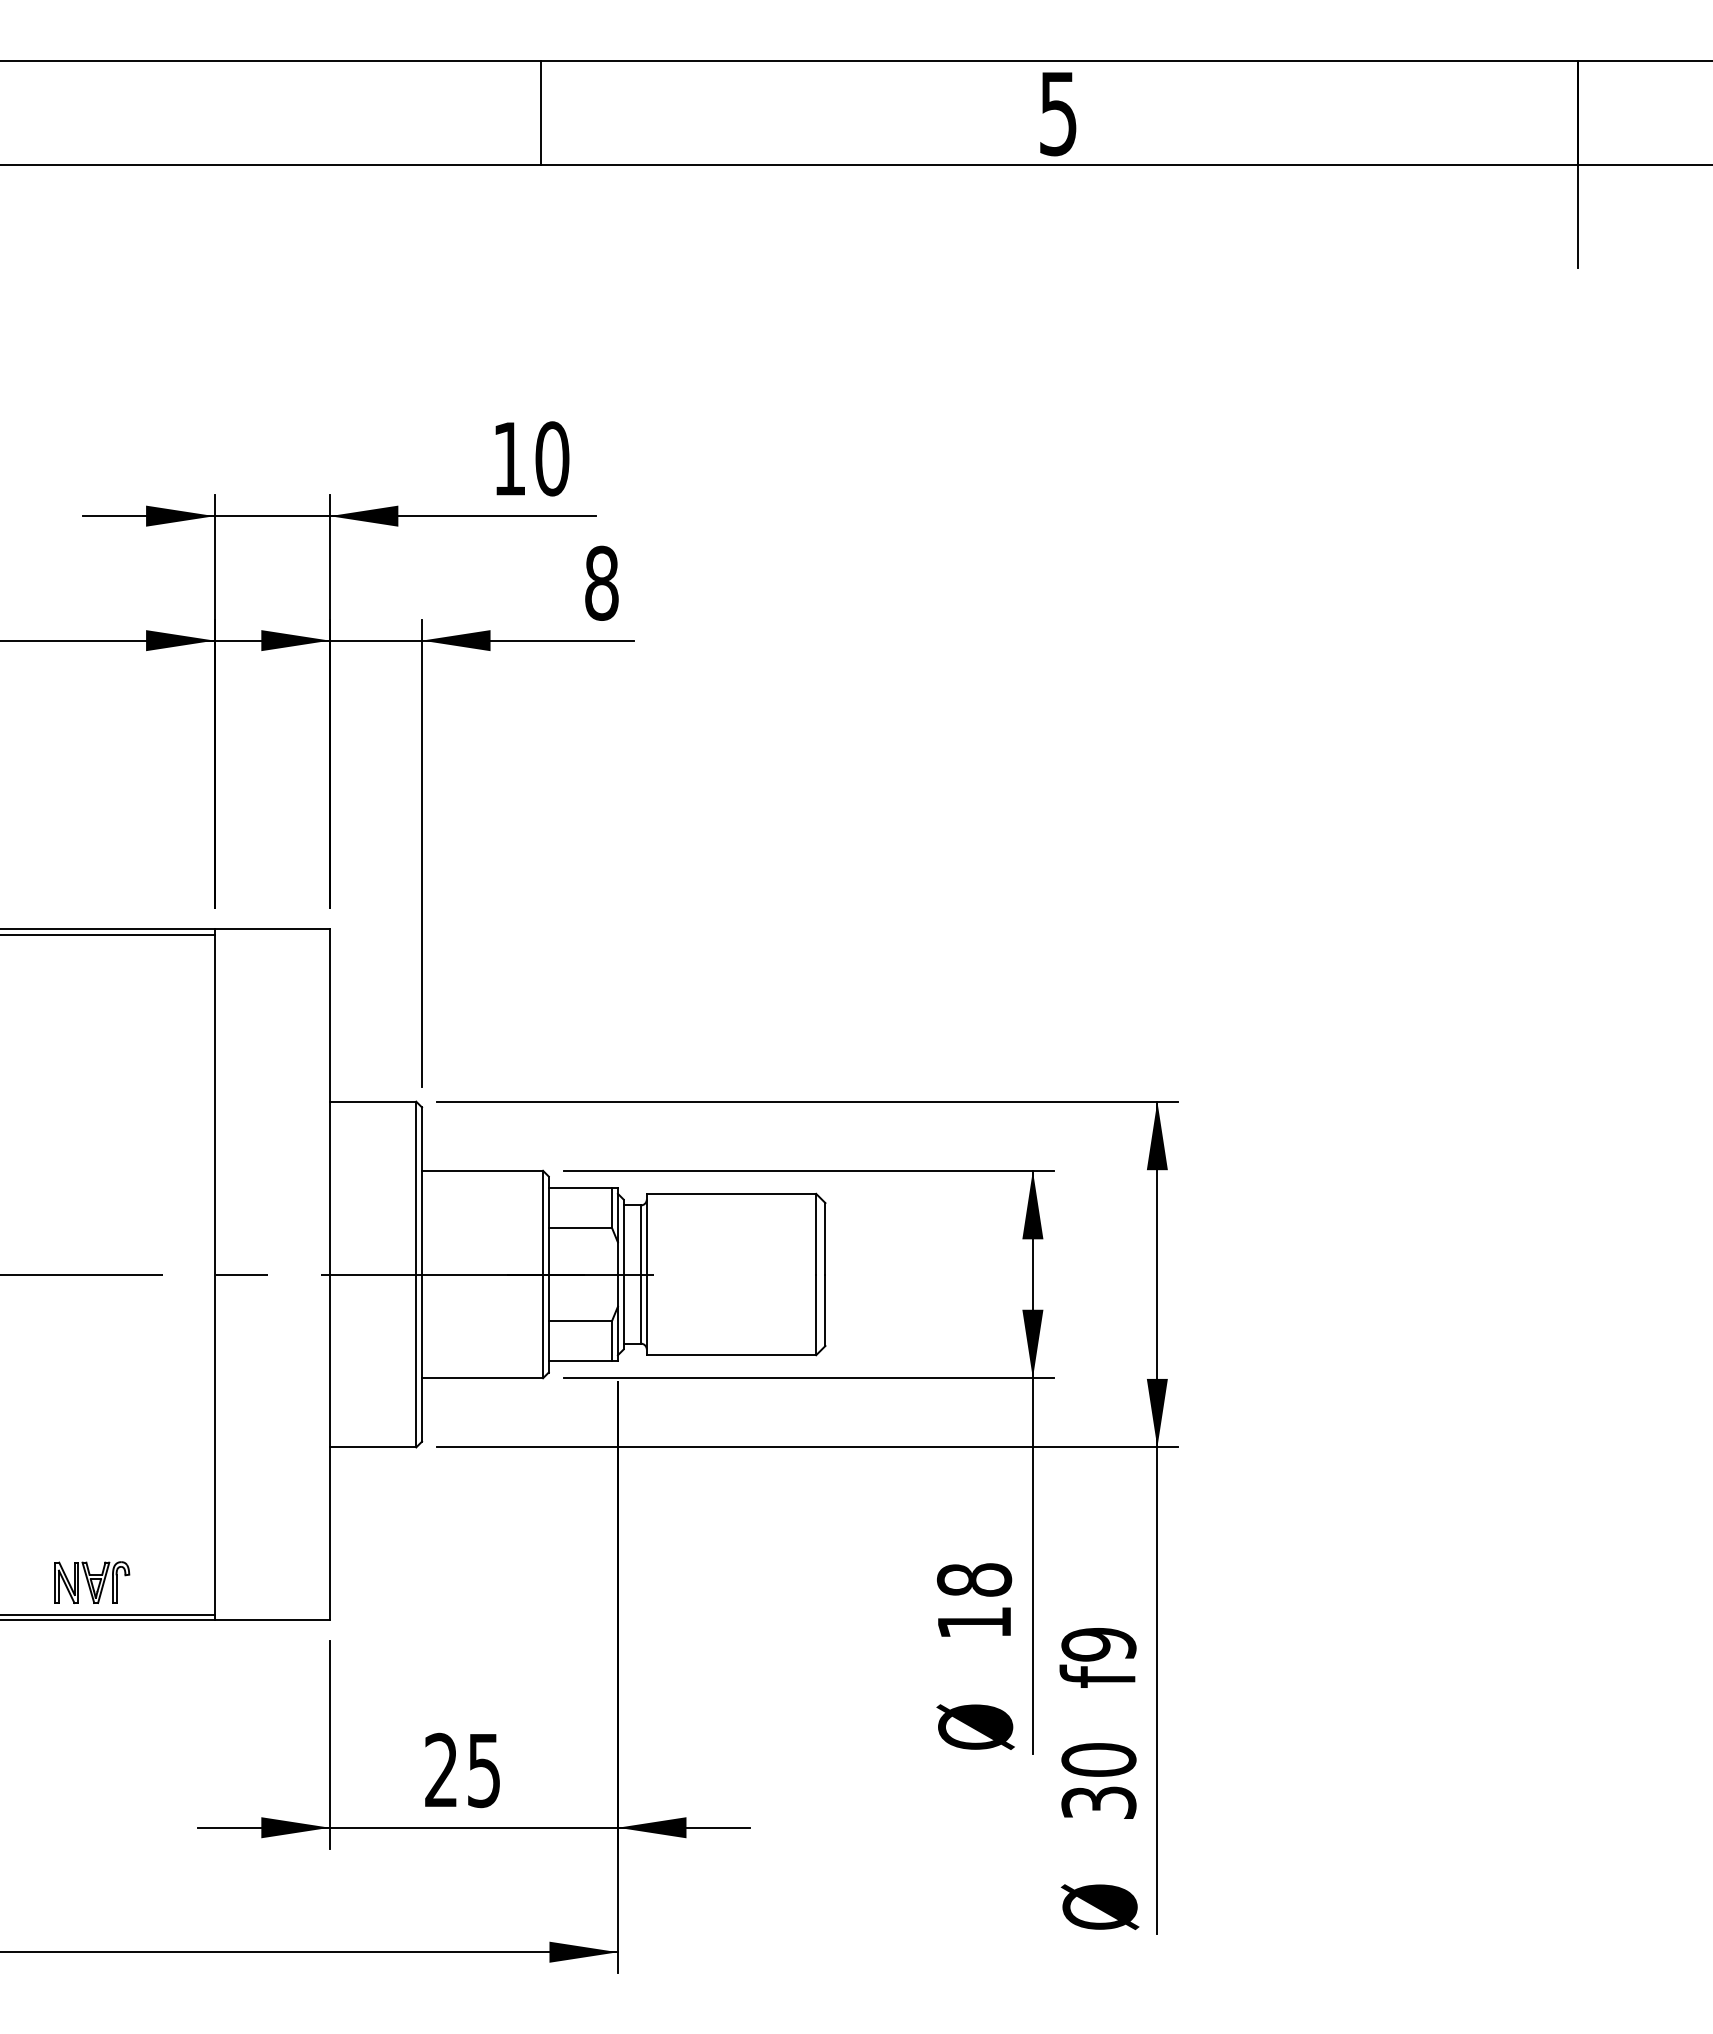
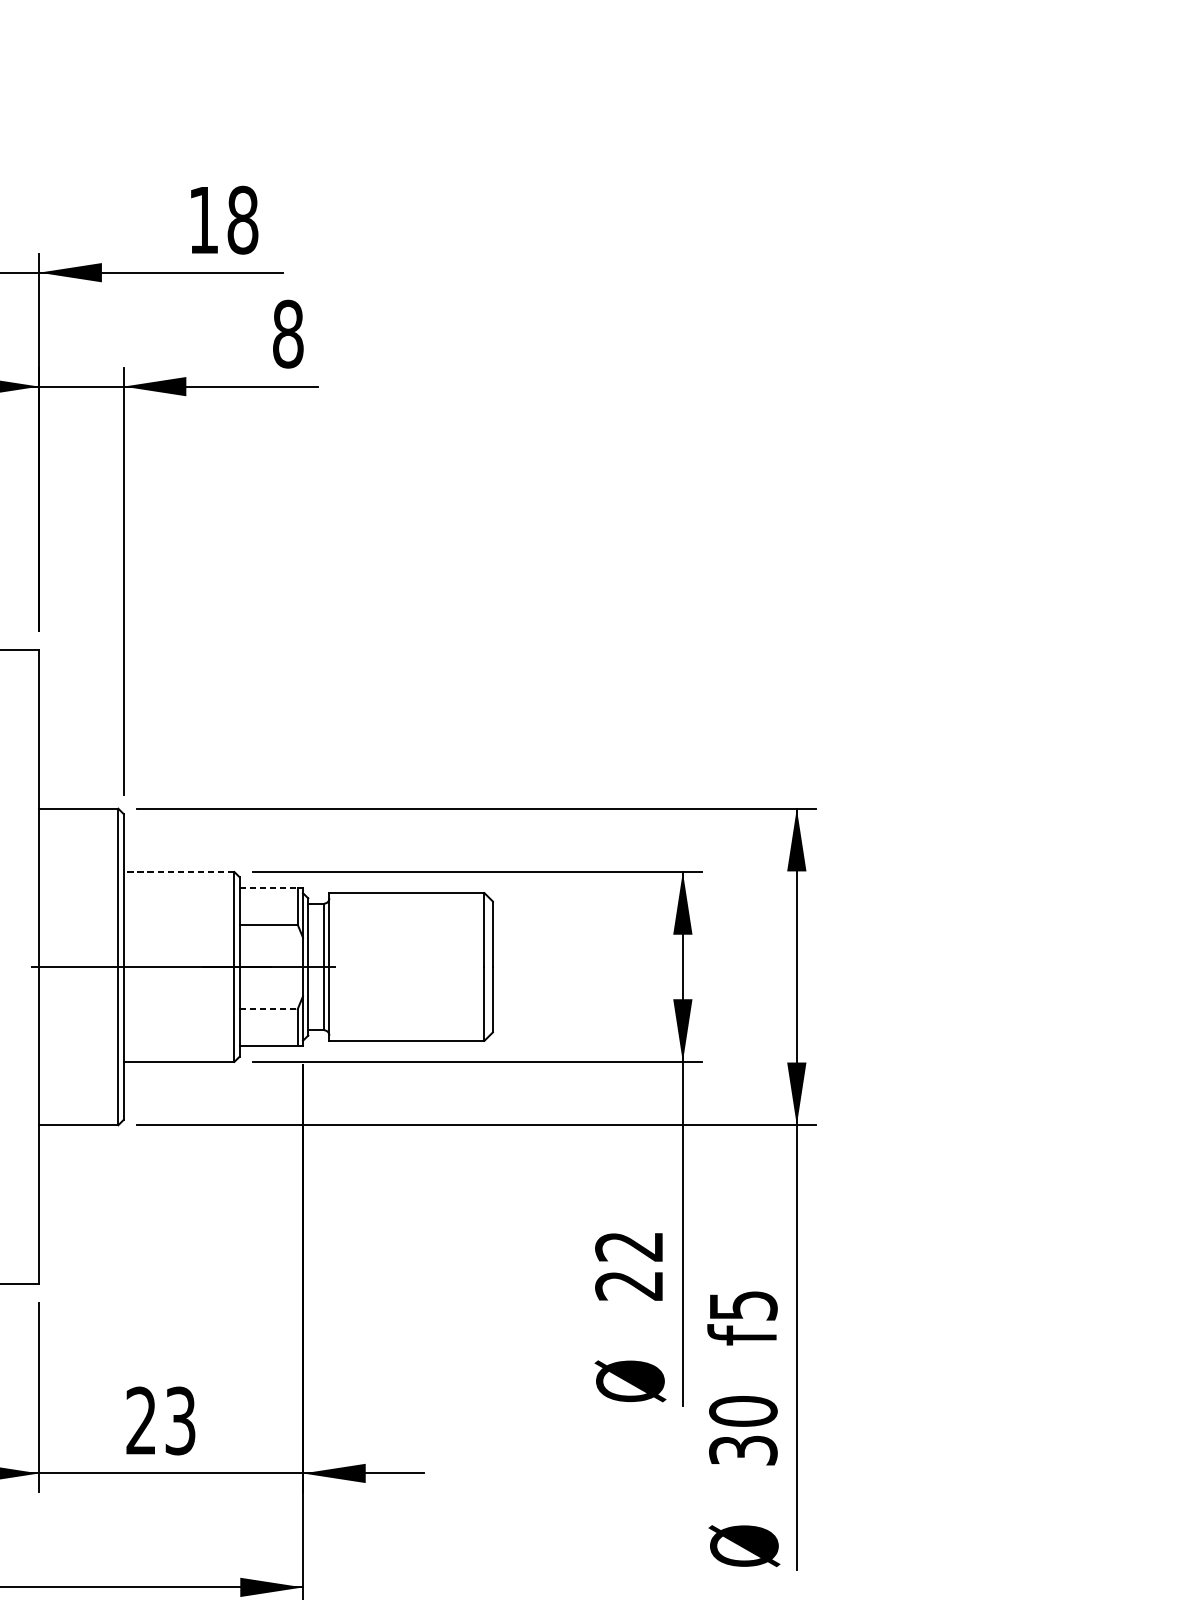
text: (552, 458) -> (243, 219), 10 -> 18
line: (482, 1170) -> (178, 871), solid -> dashed
line: (580, 1188) -> (268, 888), solid -> dashed
line: (580, 1320) -> (268, 1009), solid -> dashed
text: (974, 1601) -> (629, 1266), 18 -> 22
text: (1098, 1644) -> (742, 1305), f9 -> f5
text: (484, 1769) -> (180, 1420), 25 -> 23

